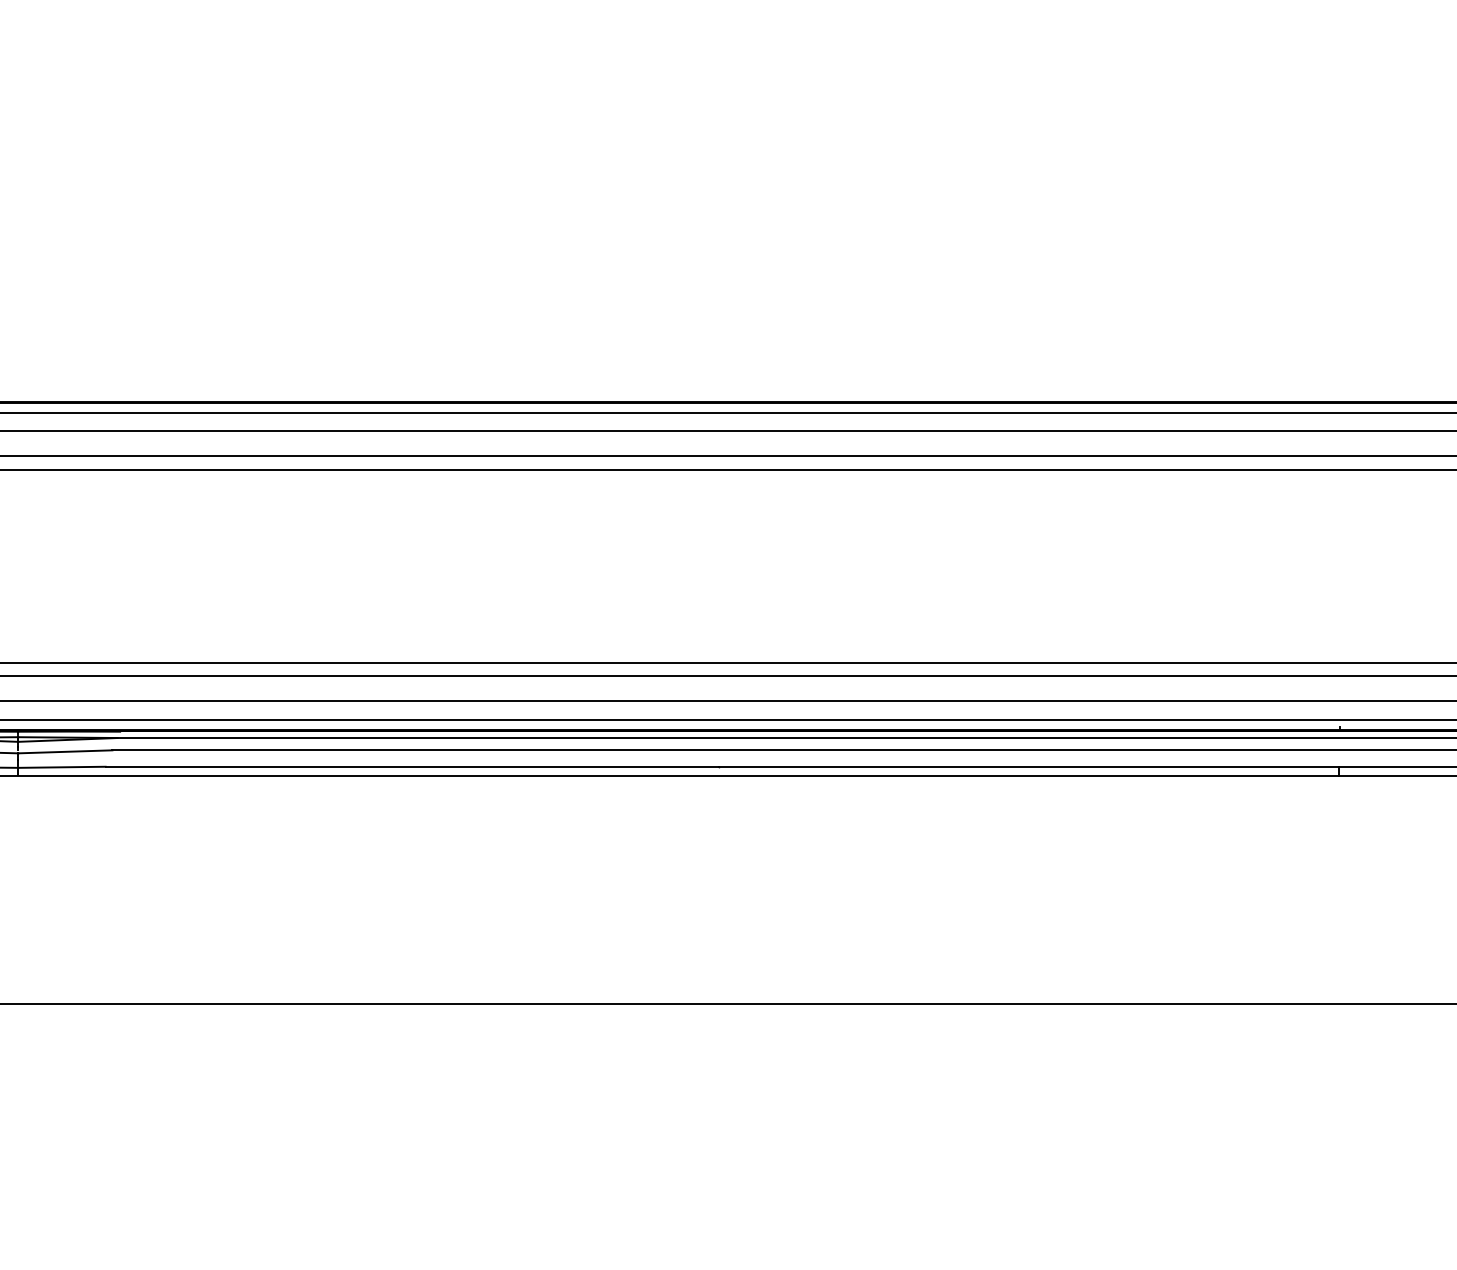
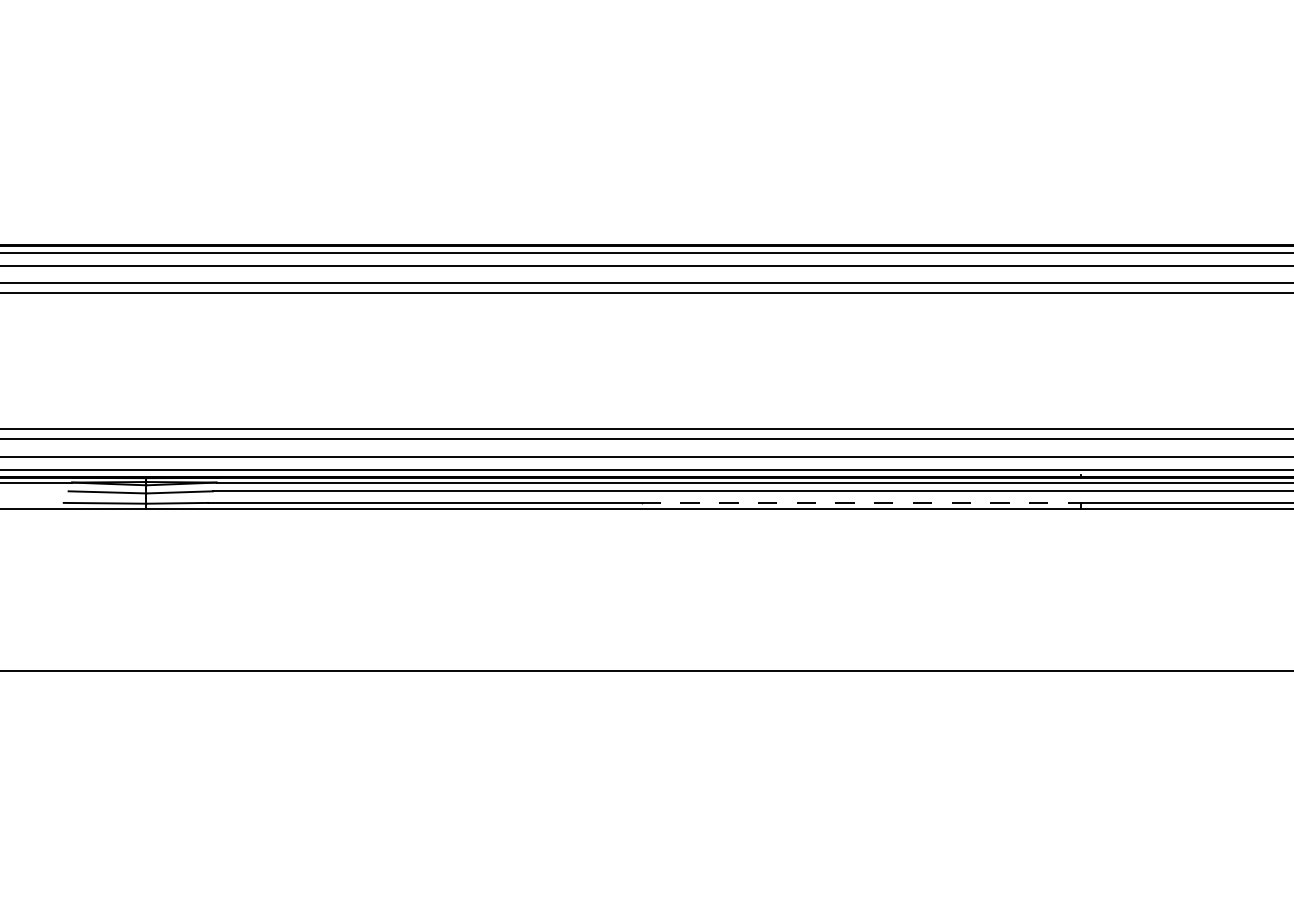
line: (1029, 766) -> (861, 502), solid -> dashed

